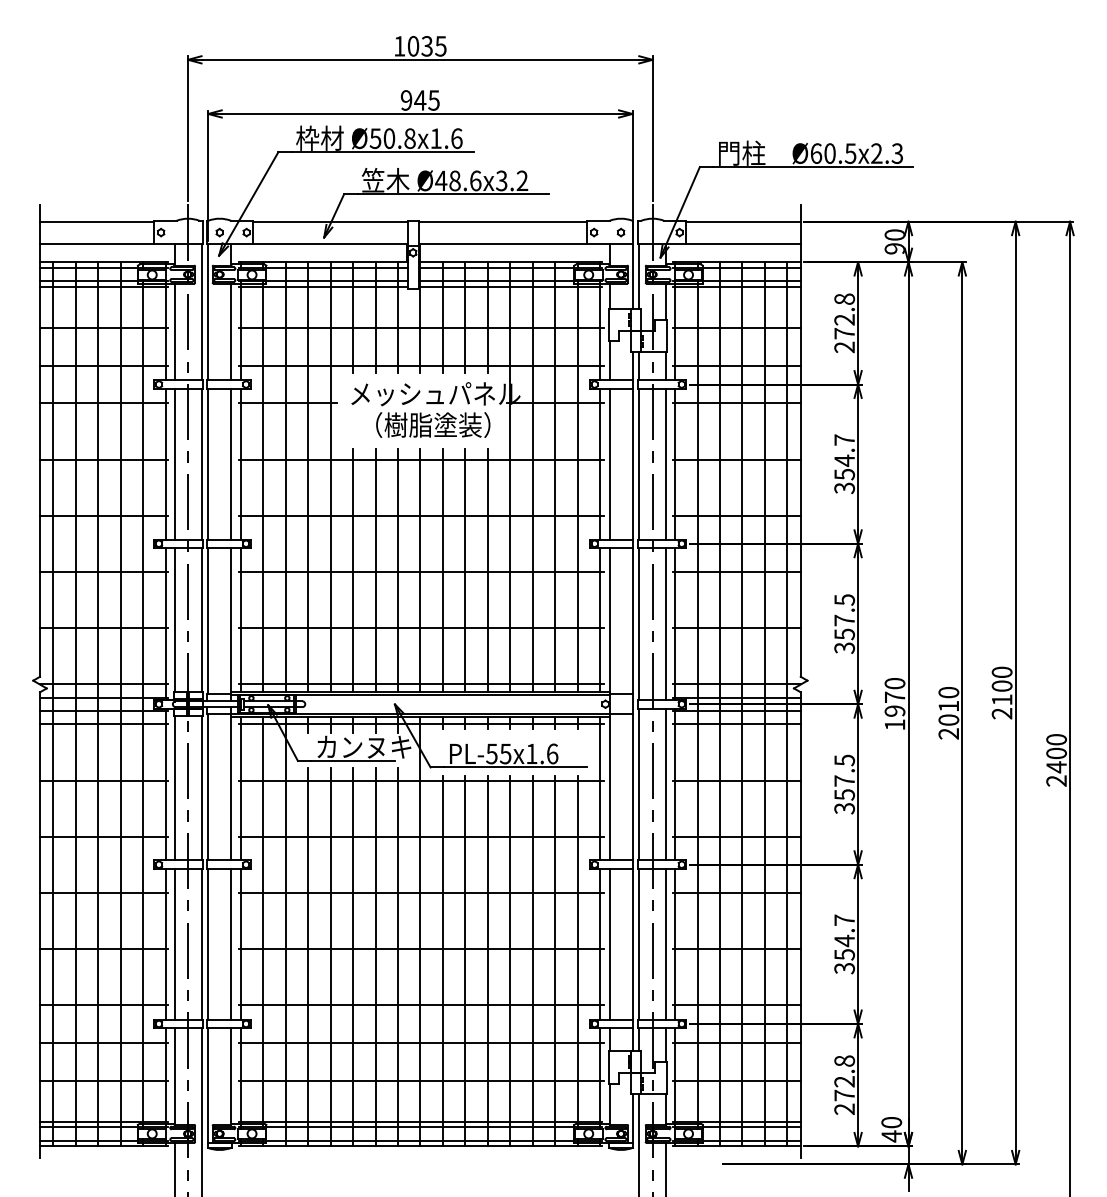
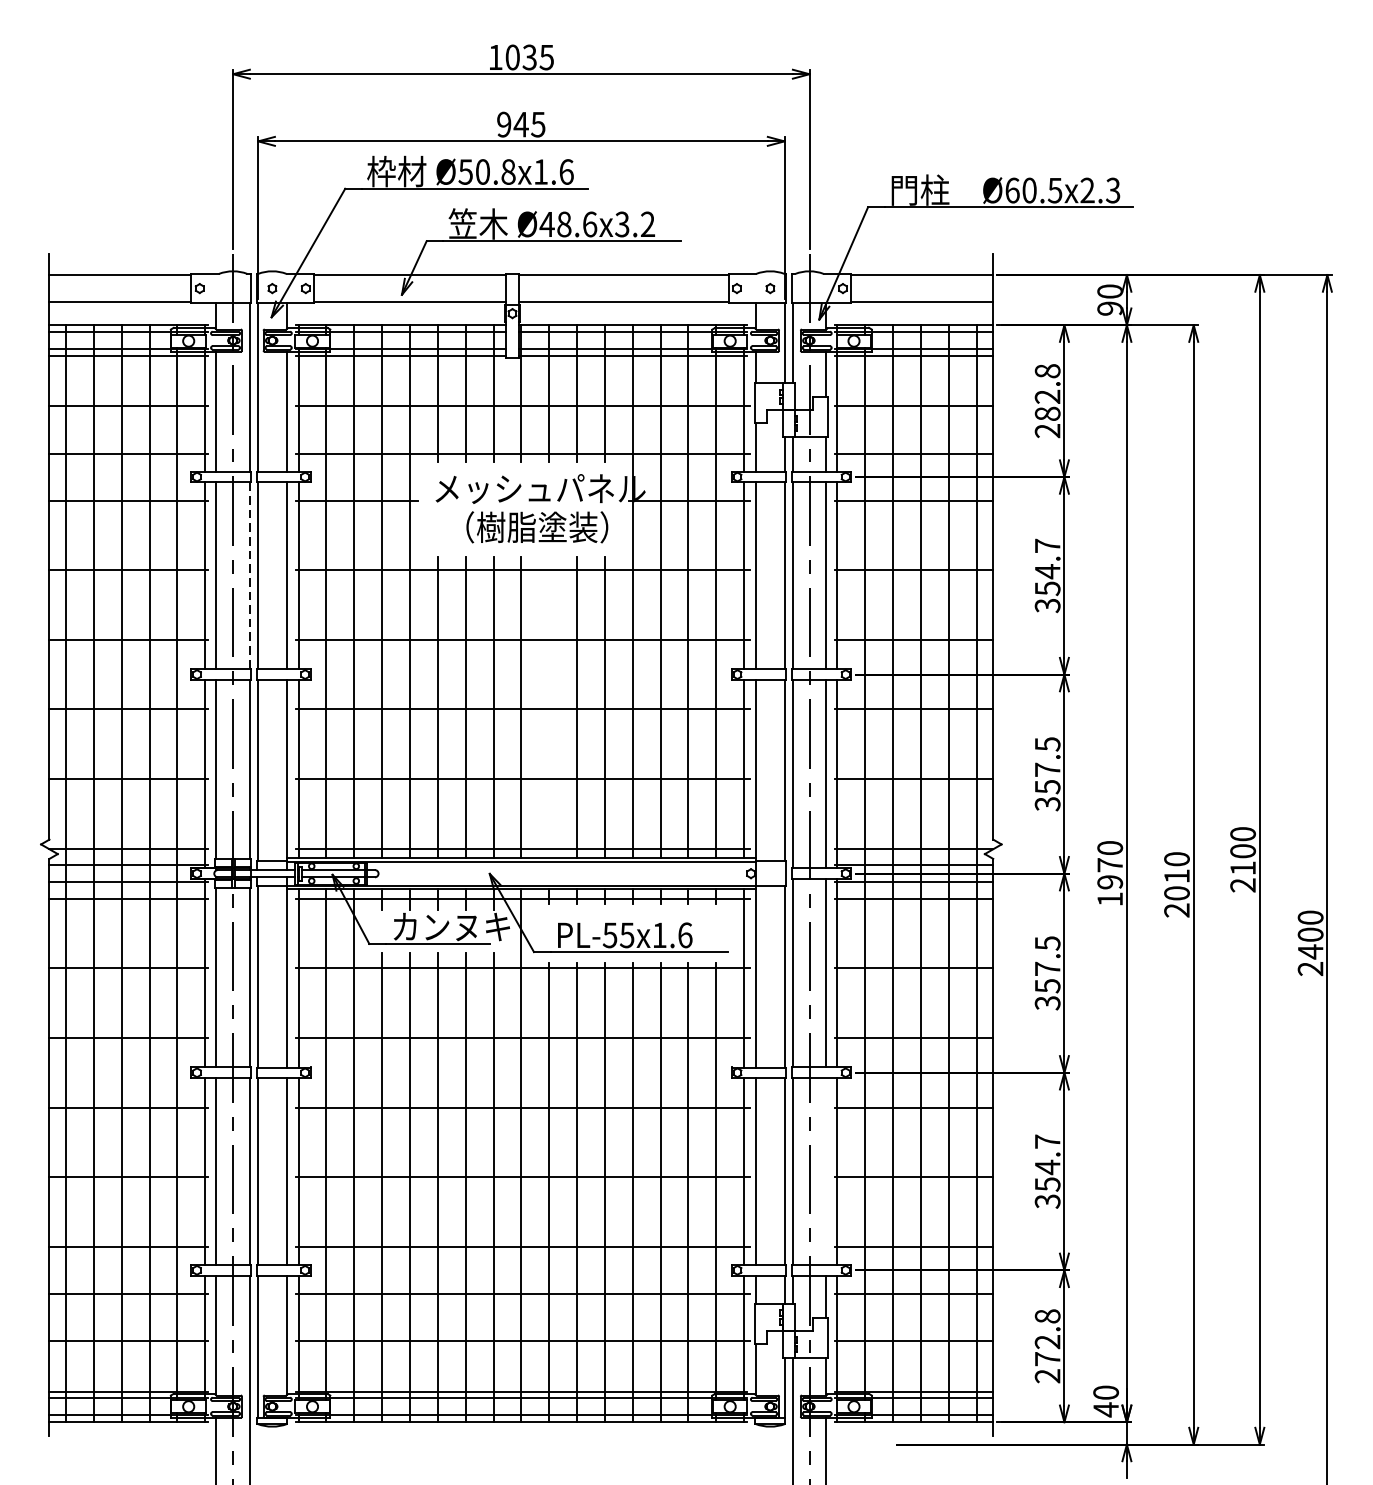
text: (844, 333) -> (1047, 413), 272.8 -> 282.8
line: (201, 464) -> (249, 576), solid -> dashed
line: (442, 570) -> (548, 707), removed
line: (666, 943) -> (826, 1170), removed

